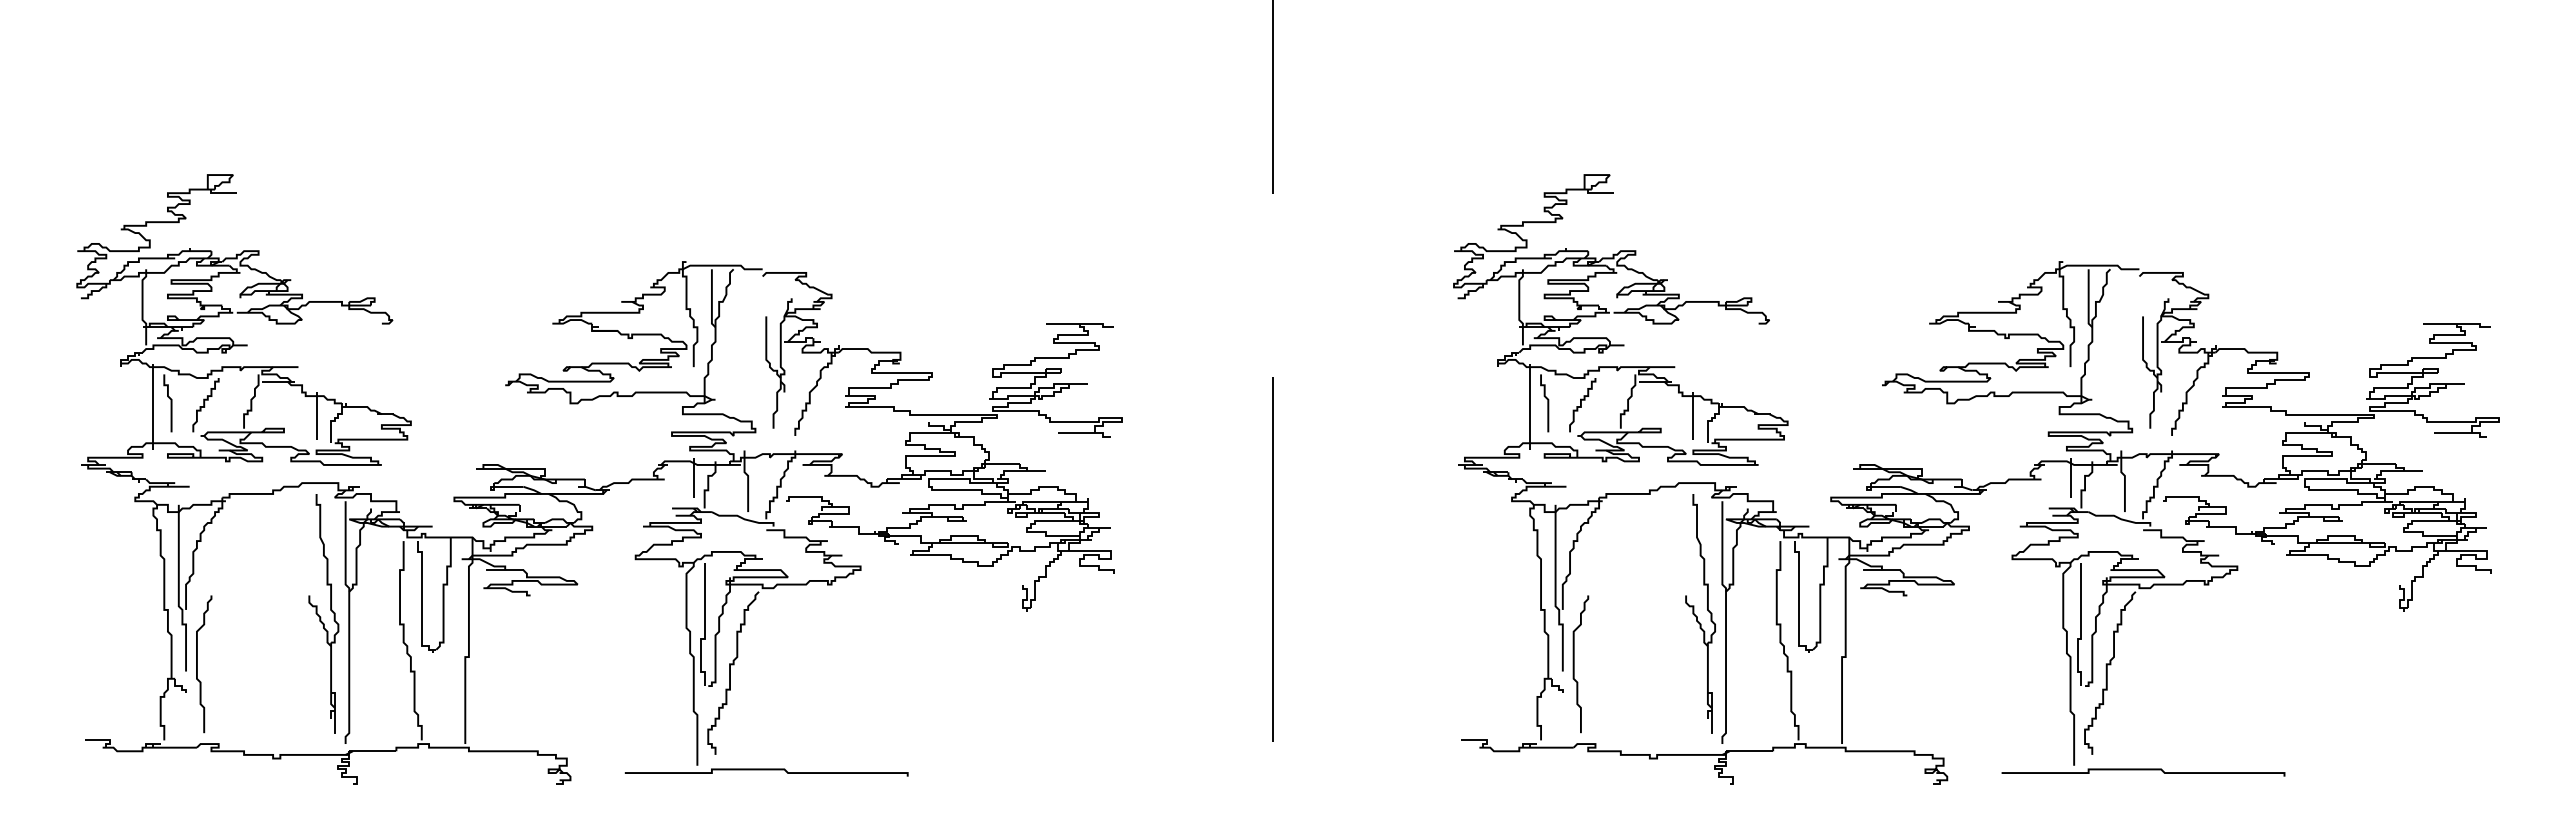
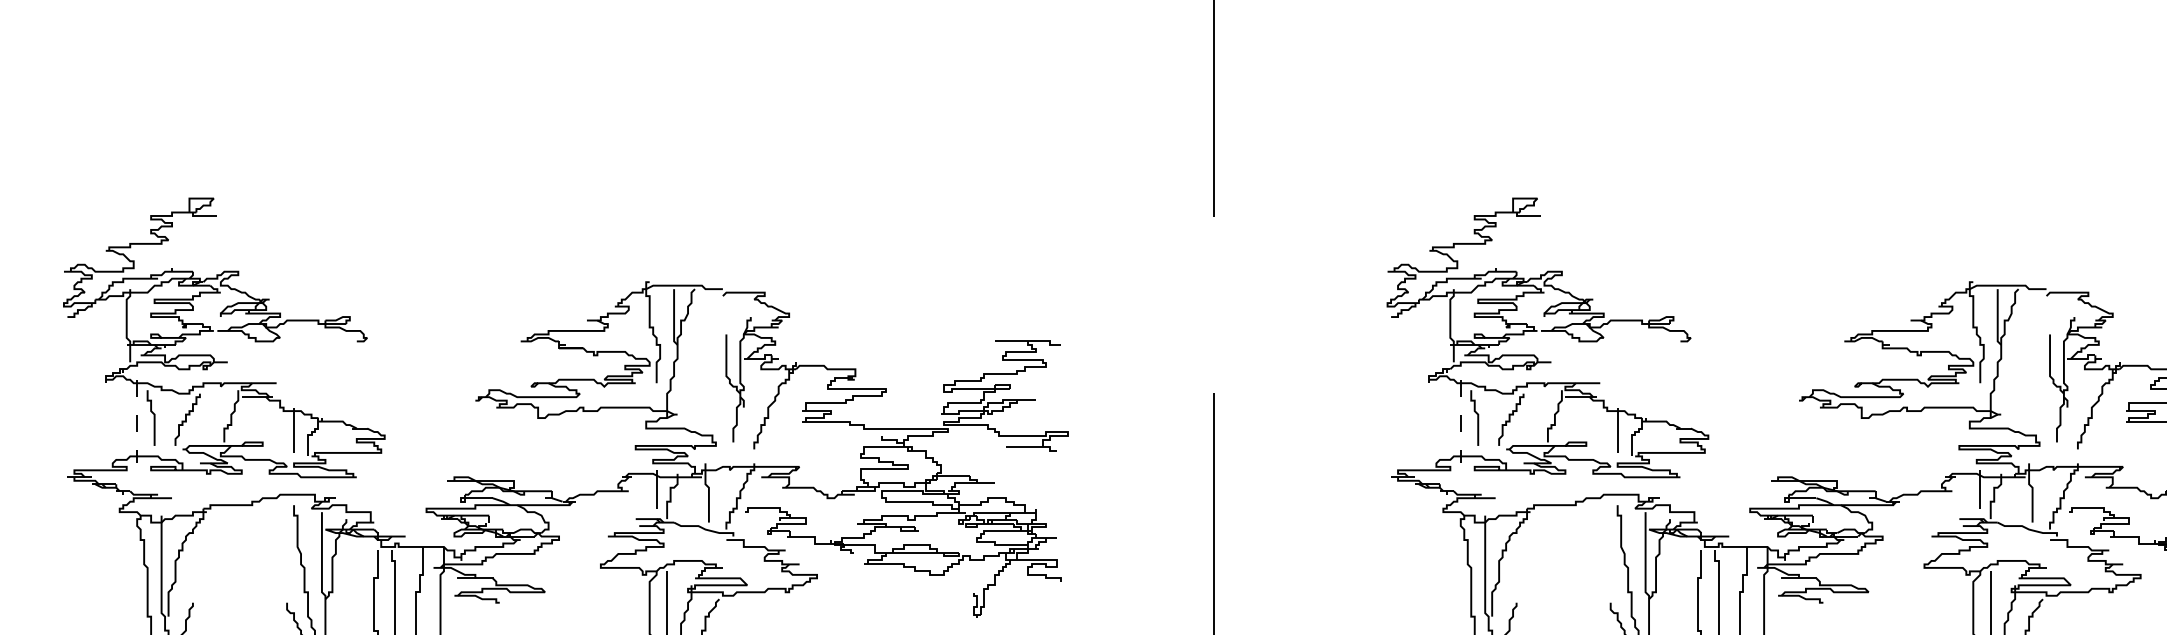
line: (153, 407) -> (137, 422), solid -> dashed
line: (1530, 407) -> (1461, 422), solid -> dashed

